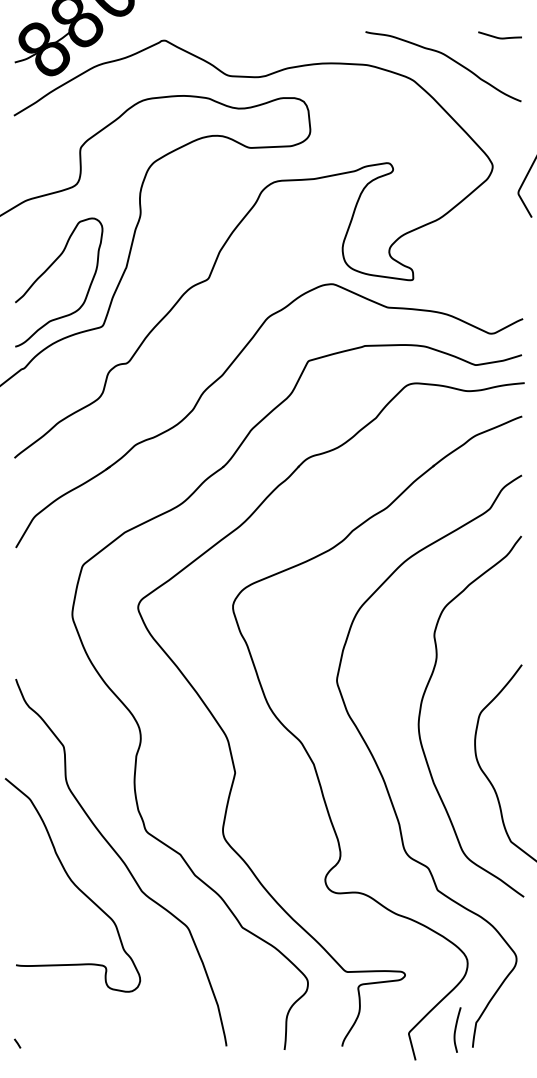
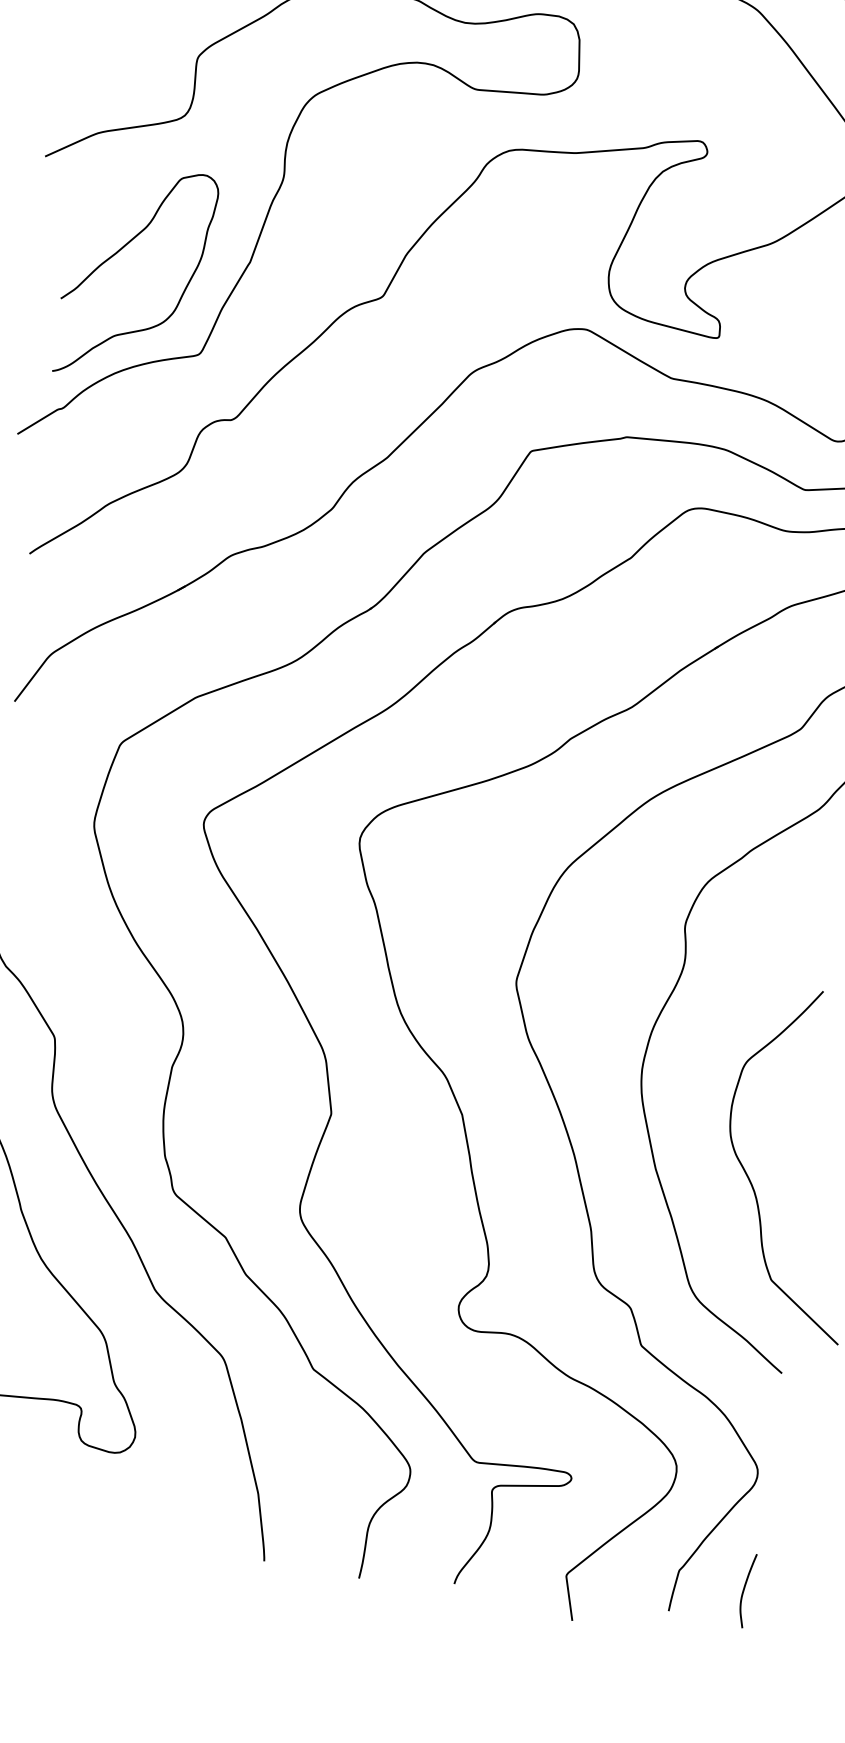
curve: (456, 1029) -> (745, 1589), moved

